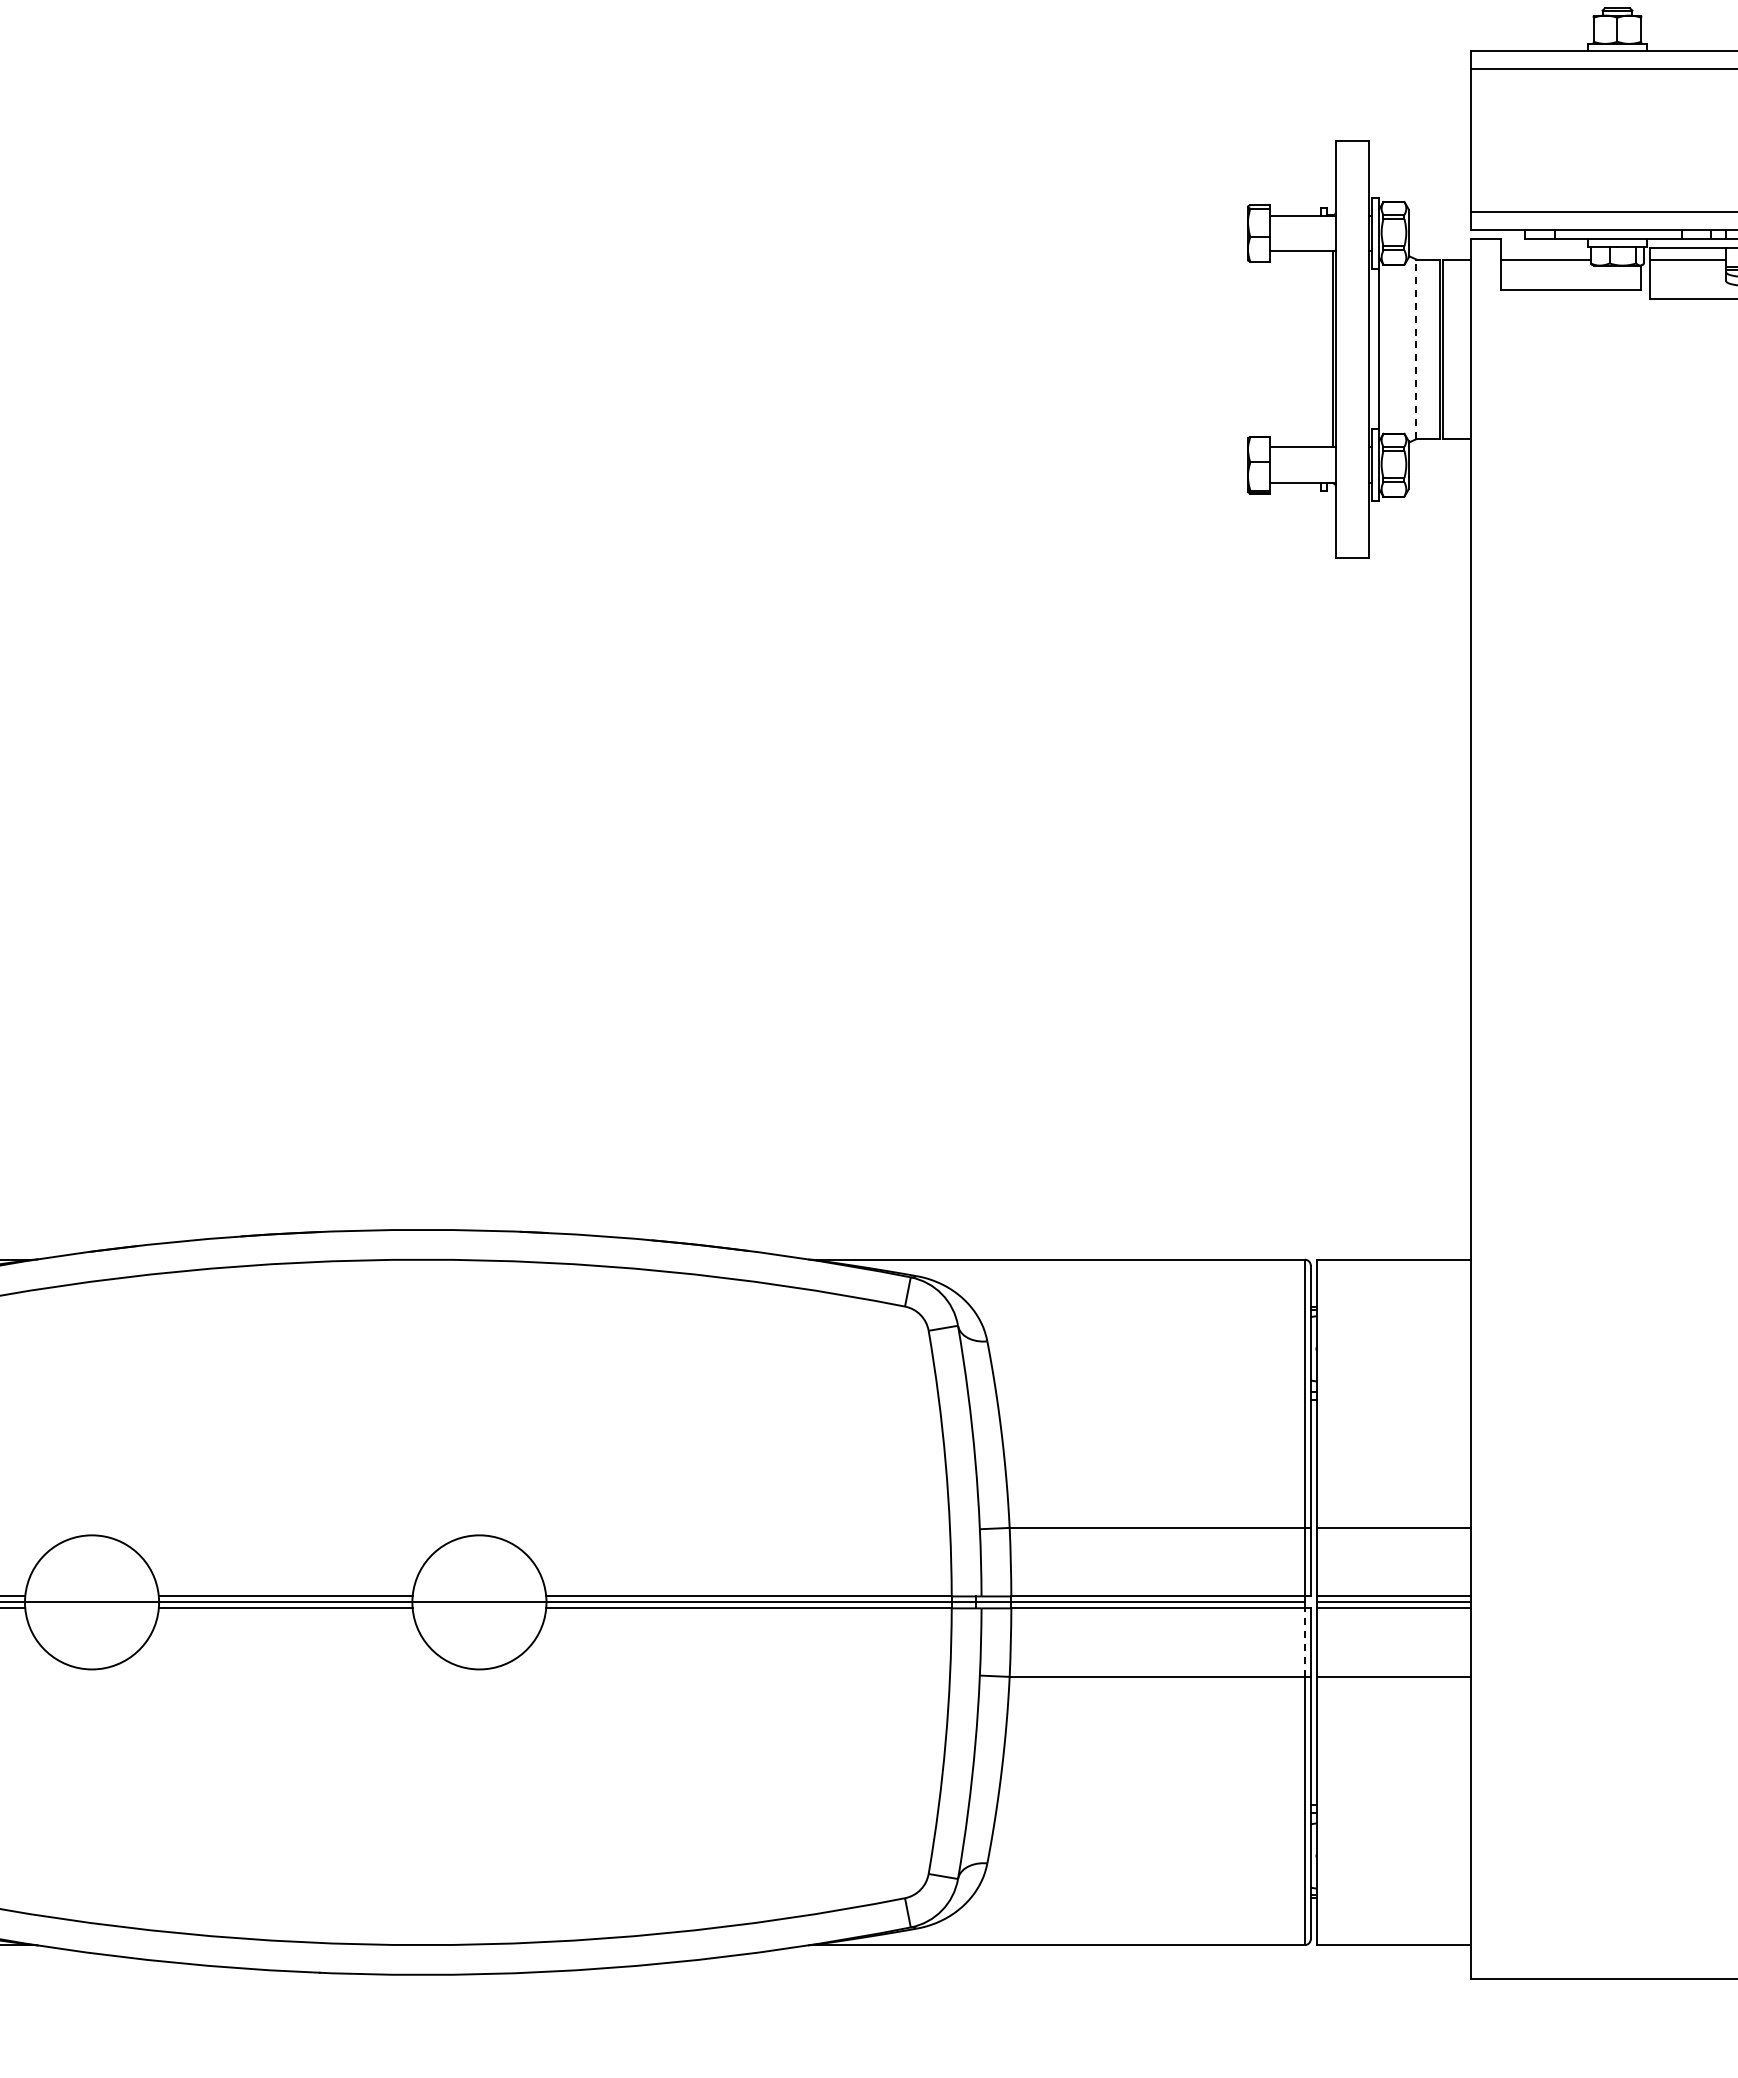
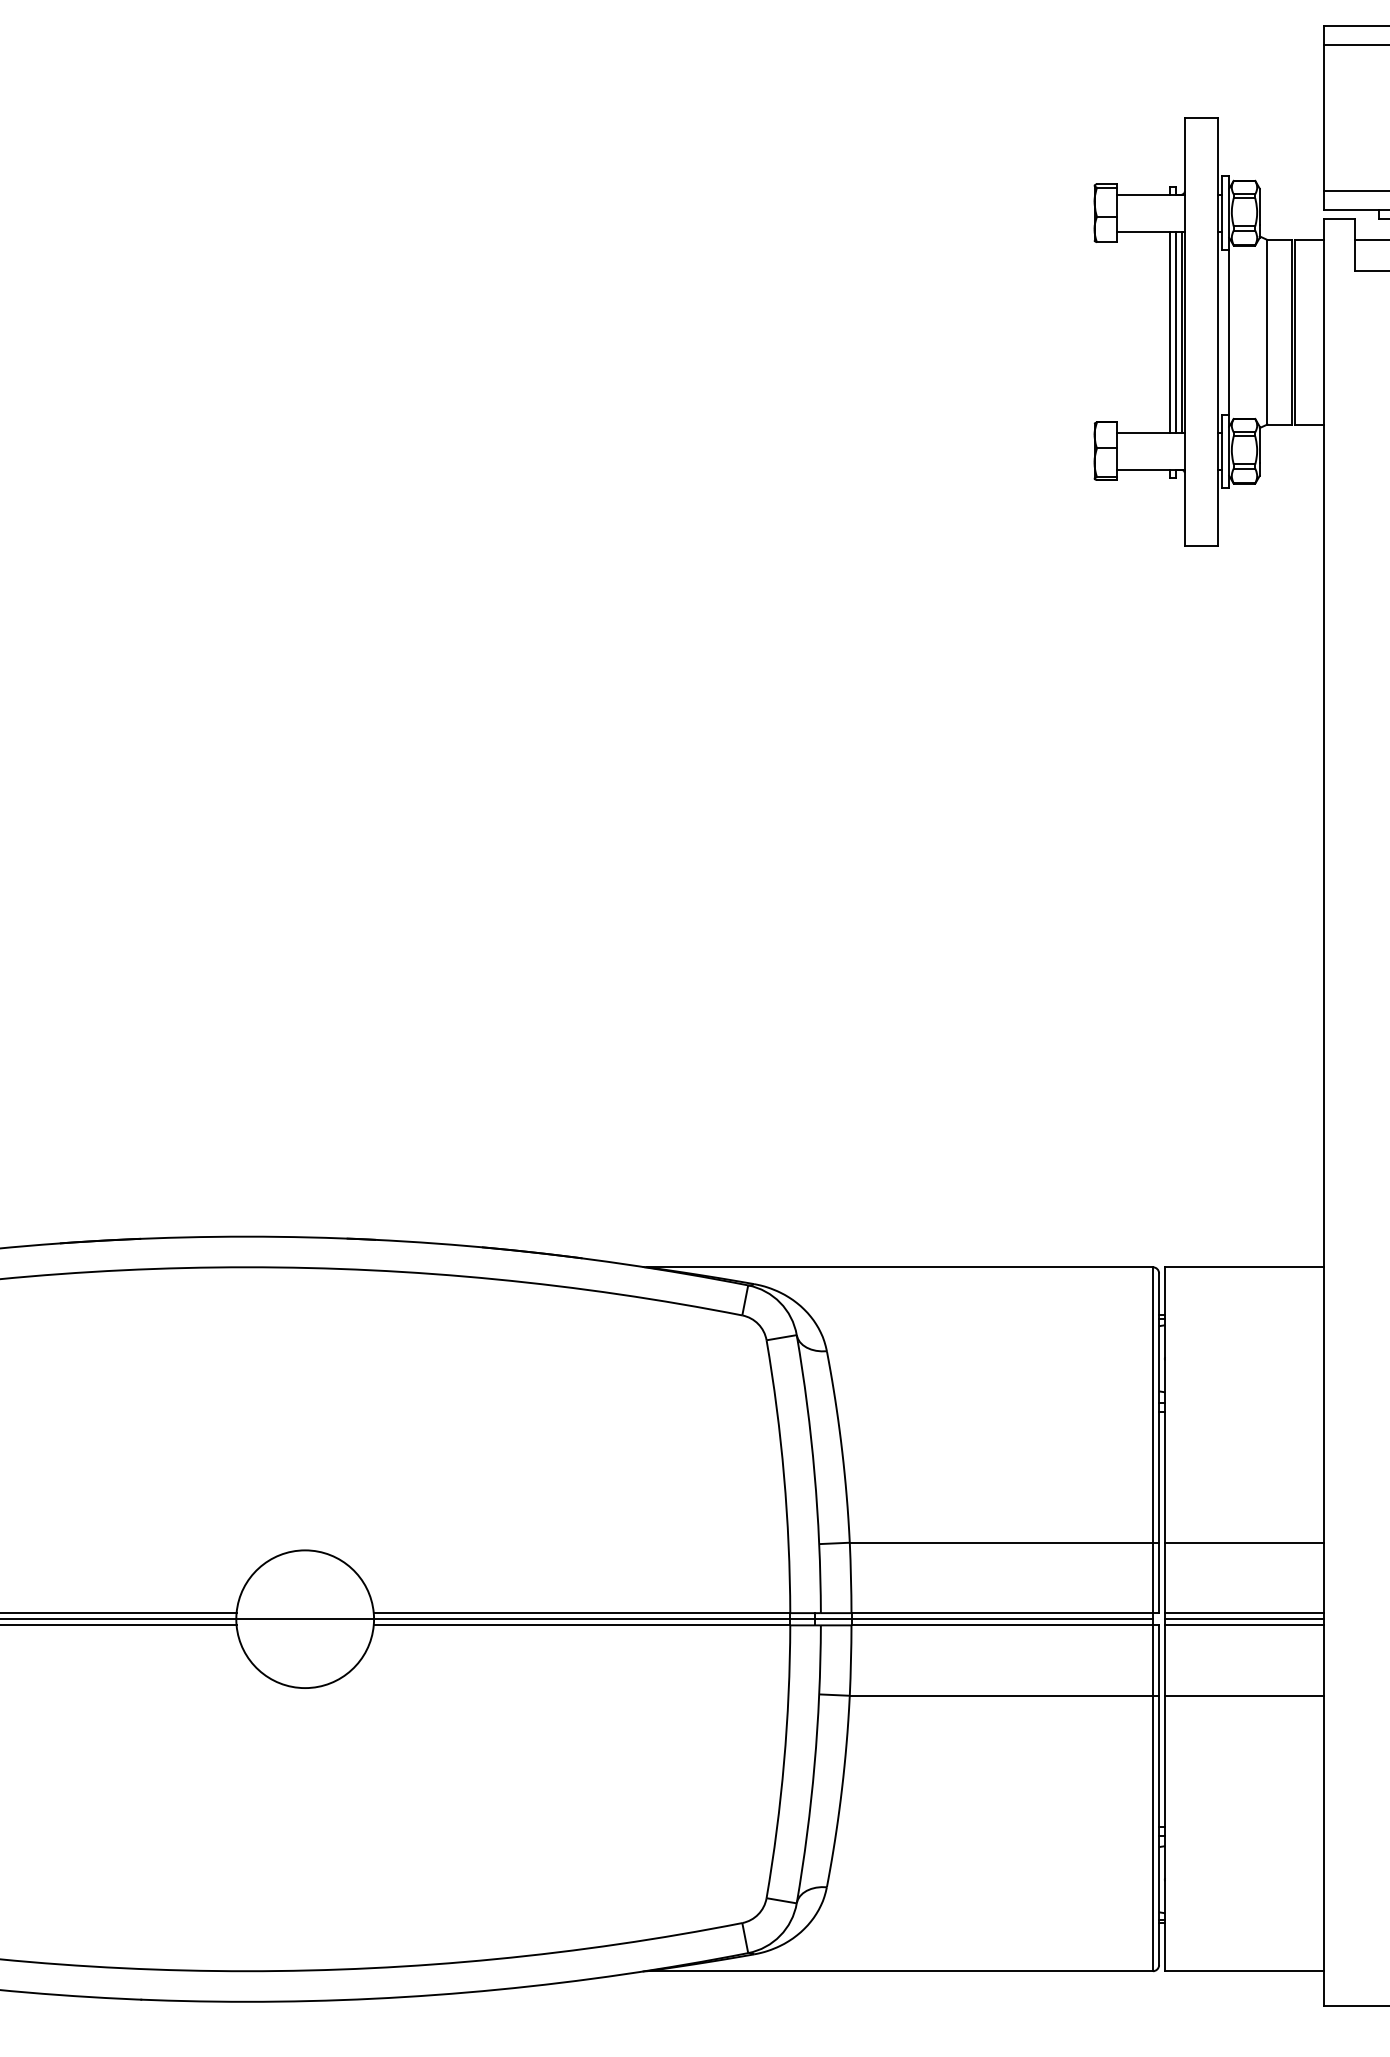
line: (1320, 349) -> (1169, 332), added
line: (1326, 349) -> (1175, 332), added
line: (1416, 349) -> (1267, 332), dashed -> solid
line: (1304, 1642) -> (1152, 1660), dashed -> solid

